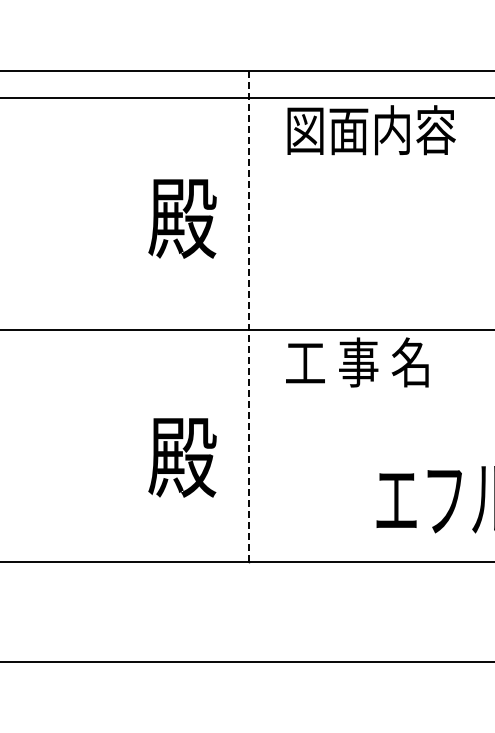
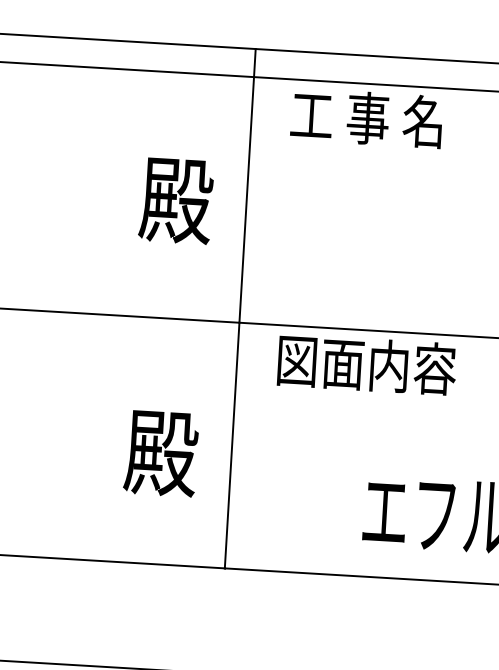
text: (370, 130) -> (380, 119), 図面内容 -> 工 事 名
line: (248, 316) -> (239, 308), dashed -> solid
text: (370, 362) -> (366, 364), 工 事 名 -> 図面内容

